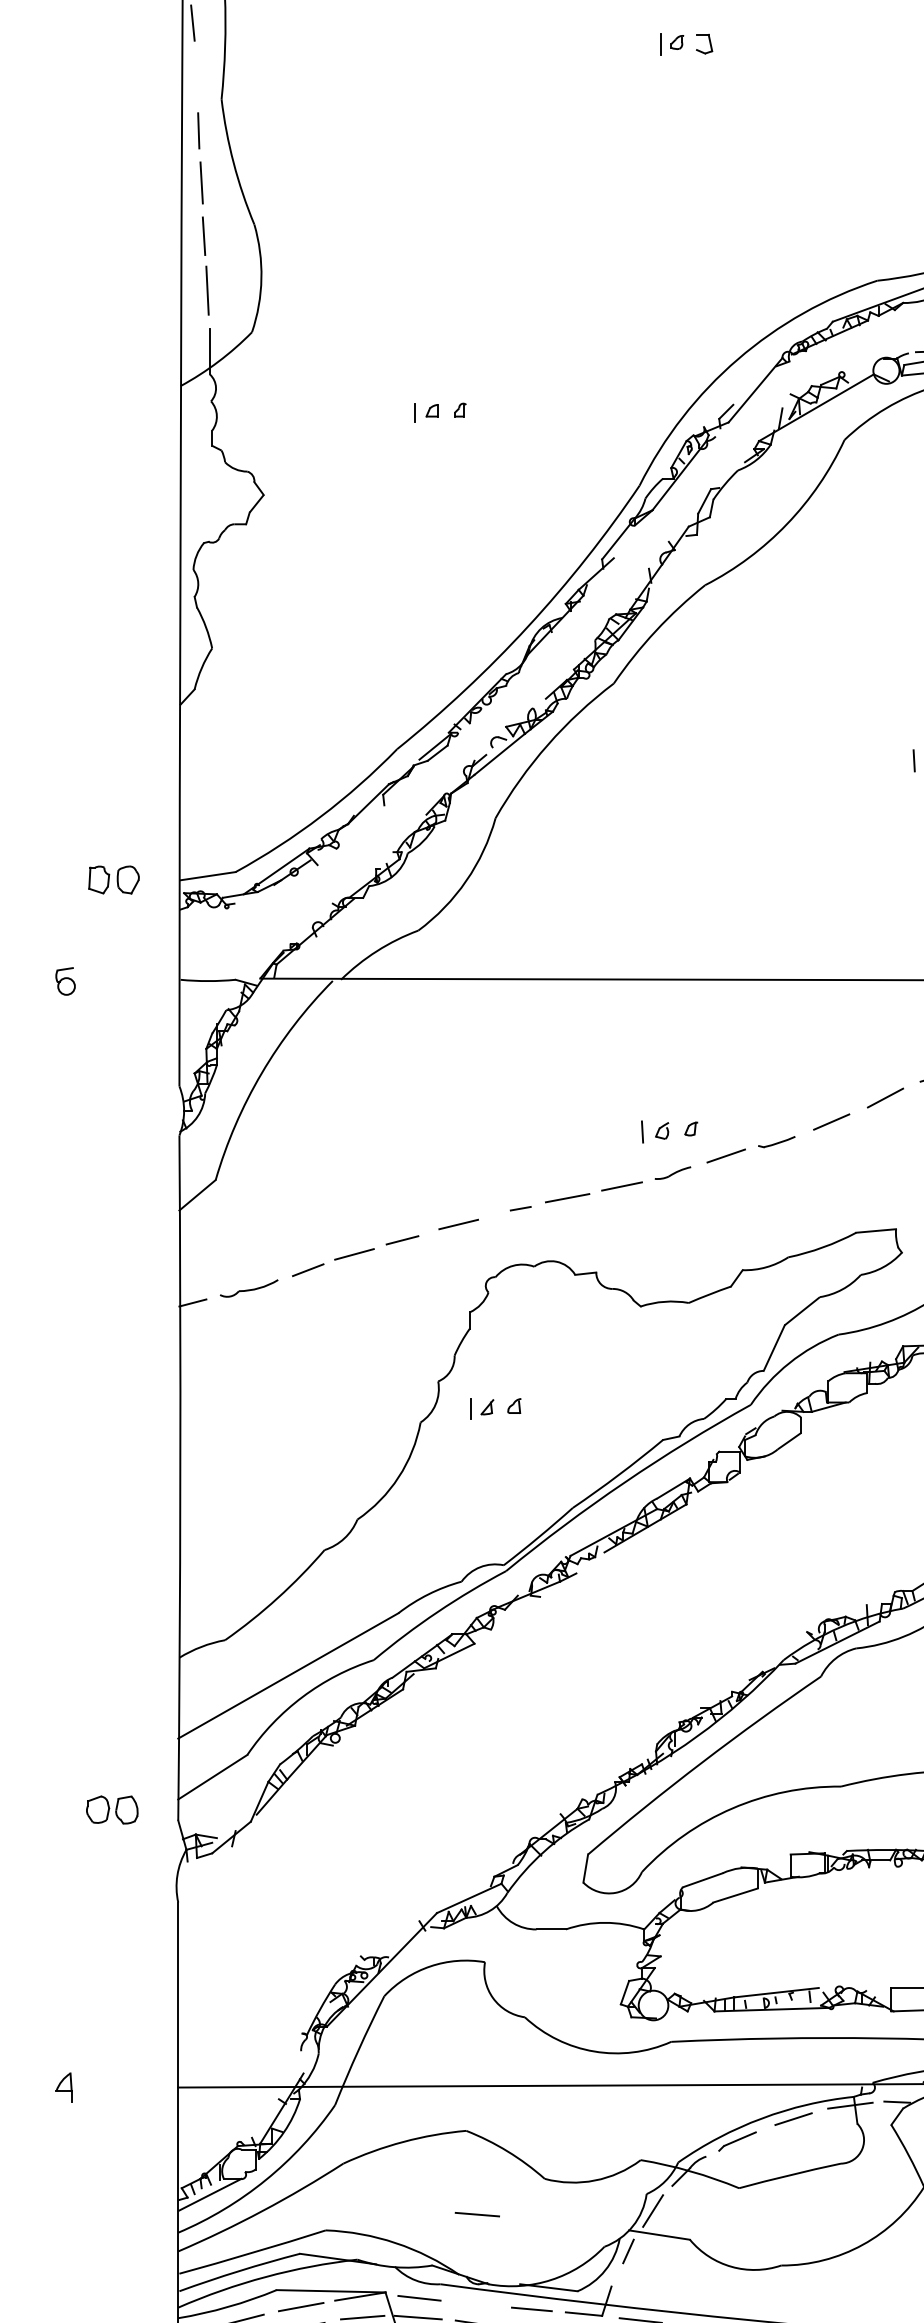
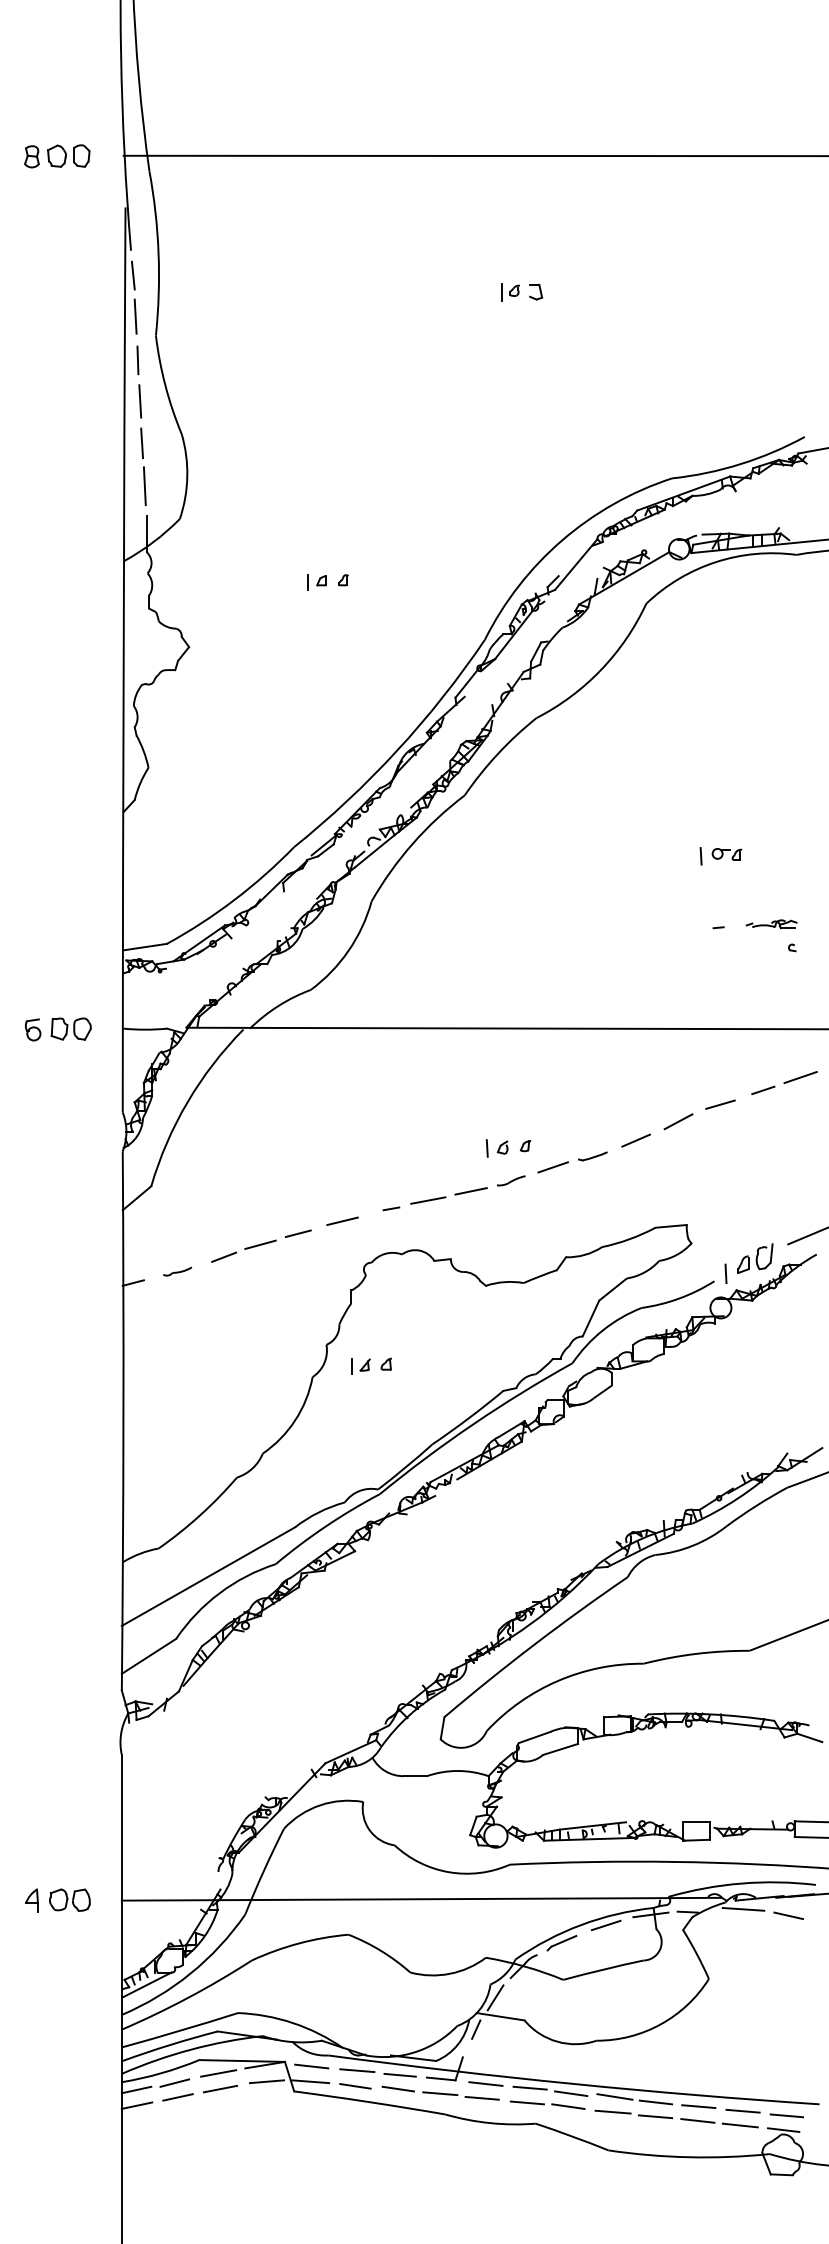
line: (195, 75) -> (135, 316), added
part: (113, 879) -> (70, 1028), moved
part: (248, 1288) -> (177, 1271), size x0.62
part: (111, 1809) -> (69, 1899), moved
line: (477, 2214) -> (357, 2070), moved

